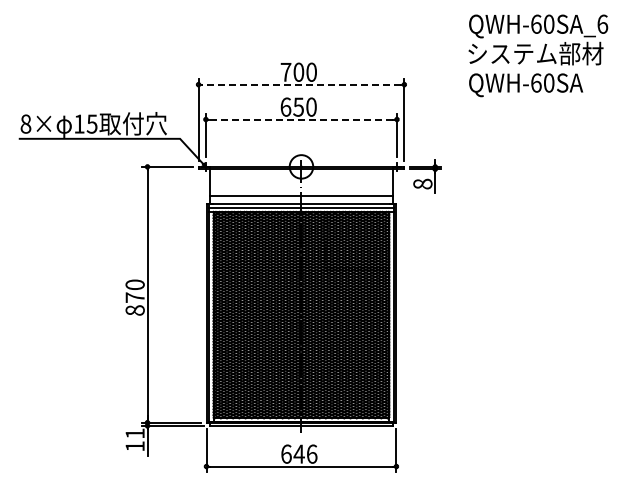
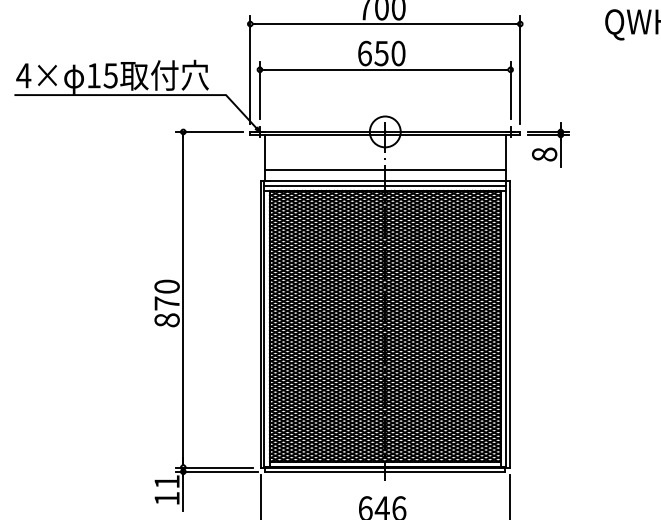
line: (300, 84) -> (384, 23), dashed -> solid
line: (300, 119) -> (384, 69), dashed -> solid
text: (25, 123) -> (23, 74), 8× -> 4×

